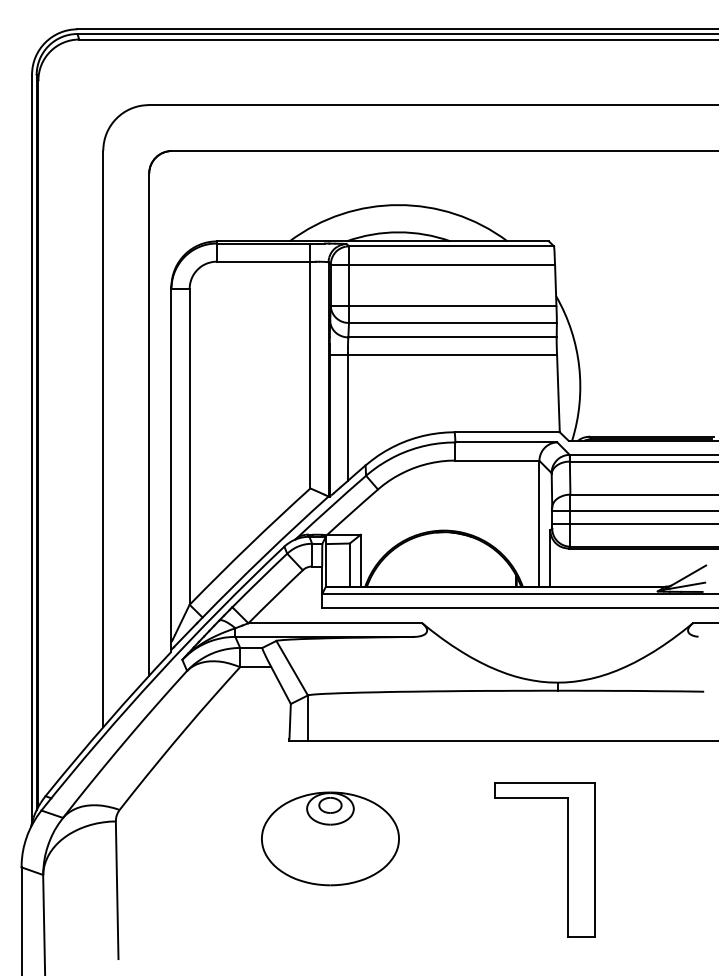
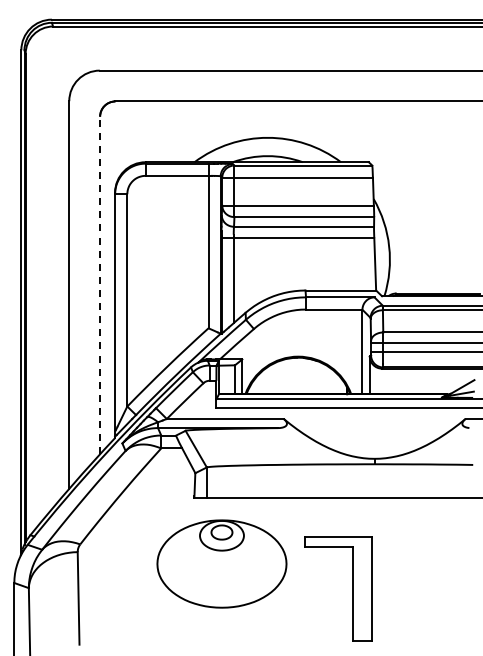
line: (149, 424) -> (100, 285), solid -> dashed
part: (329, 838) -> (221, 563), size x1.4
part: (566, 859) -> (352, 588), moved

